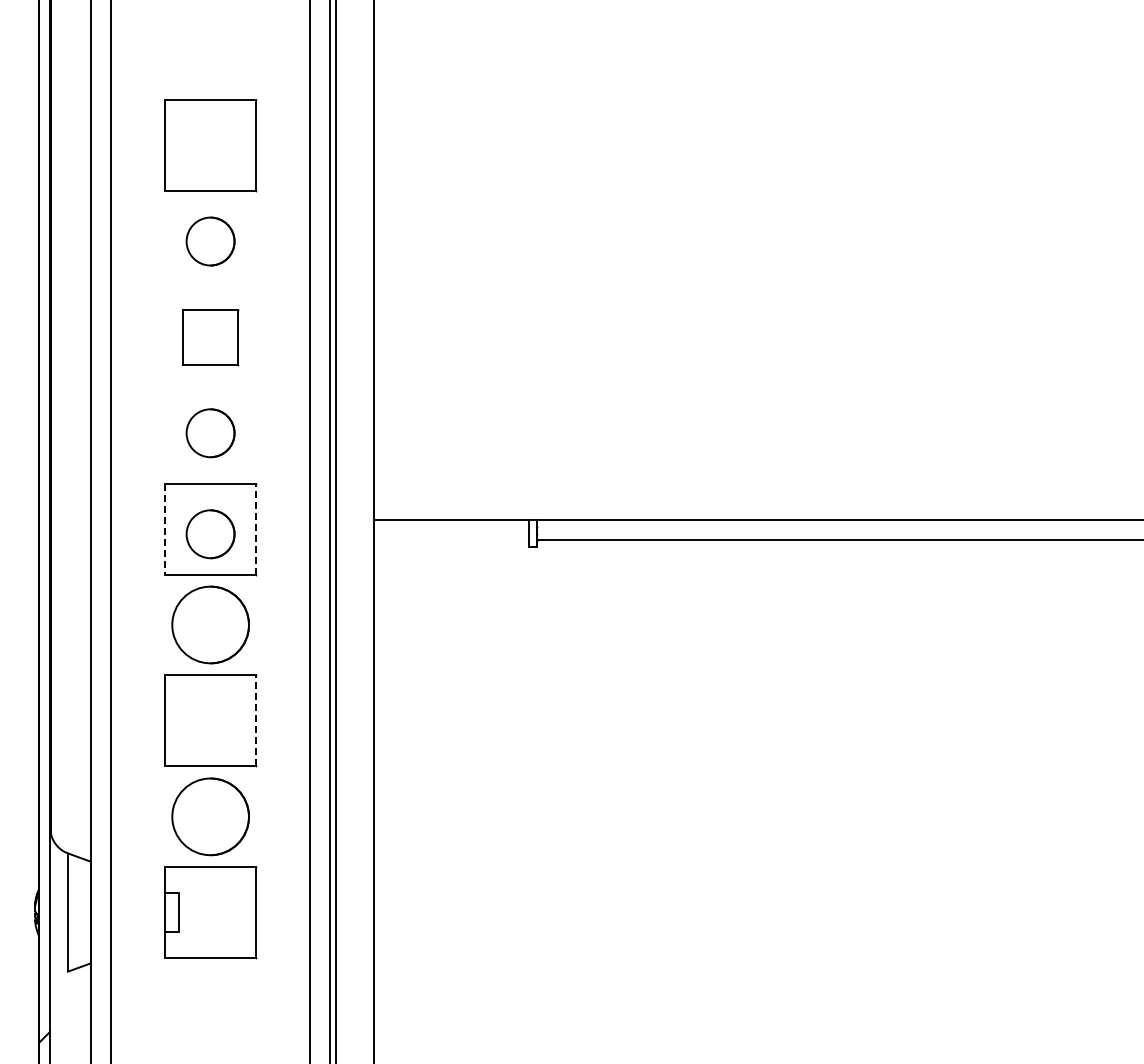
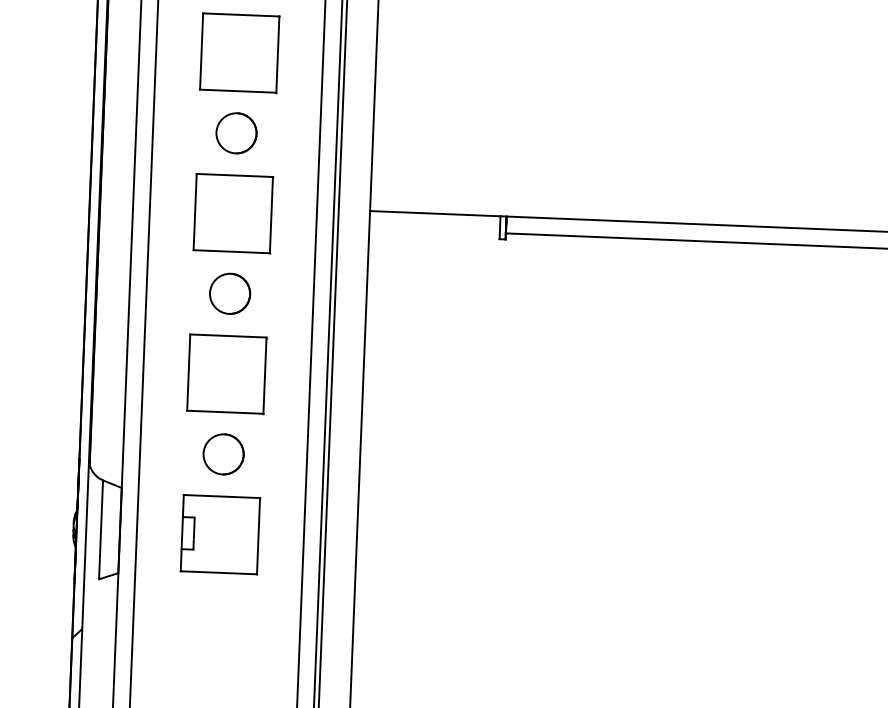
part: (210, 337) -> (239, 53), size x1.67
line: (165, 529) -> (195, 212), dashed -> solid
line: (256, 529) -> (271, 215), dashed -> solid
part: (210, 534) -> (233, 218), removed
part: (210, 624) -> (230, 293), size x0.62
line: (256, 720) -> (265, 375), dashed -> solid
part: (210, 816) -> (223, 454), size x0.62

